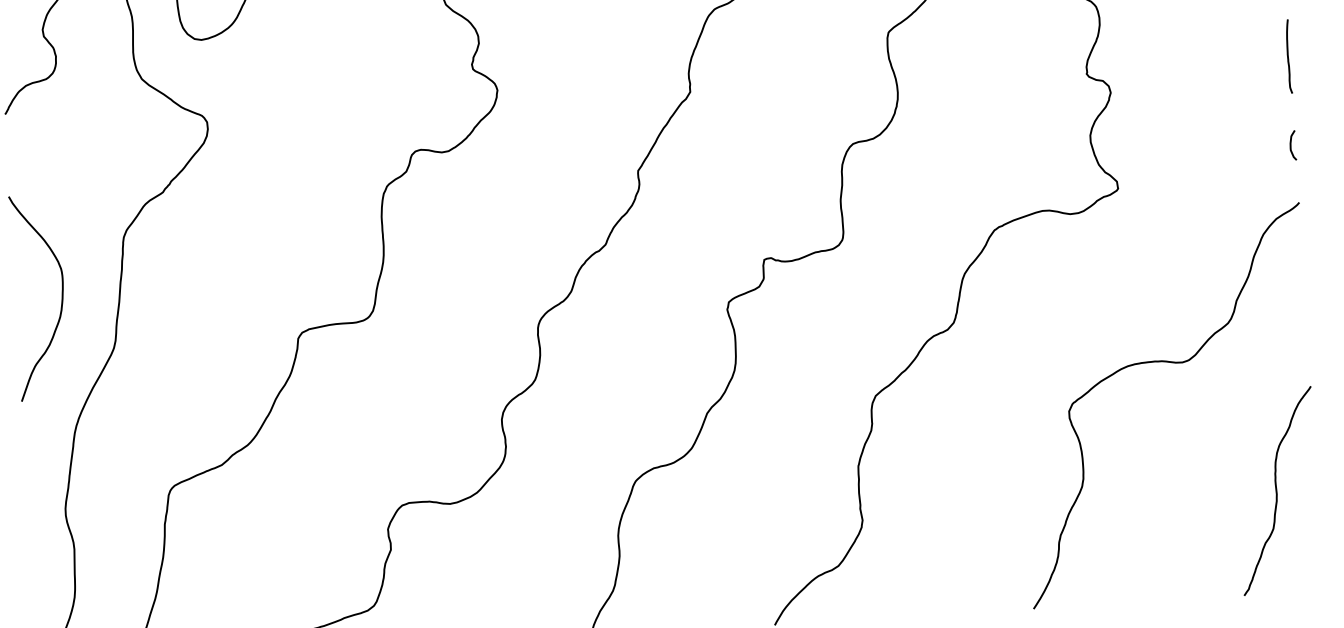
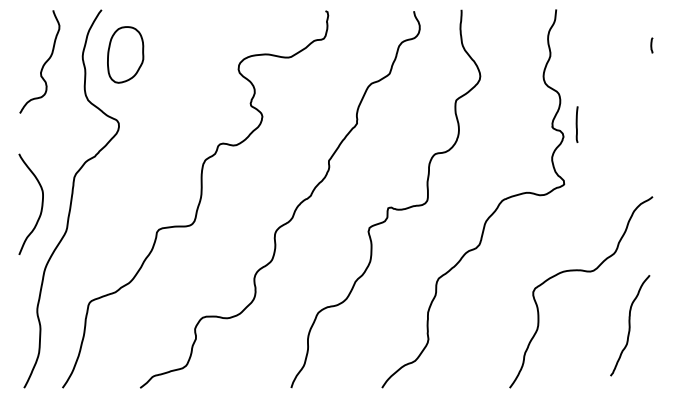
line: (1287, 56) -> (576, 124), moved
curve: (1293, 143) -> (651, 167), removed
curve: (1278, 490) -> (630, 325), moved

